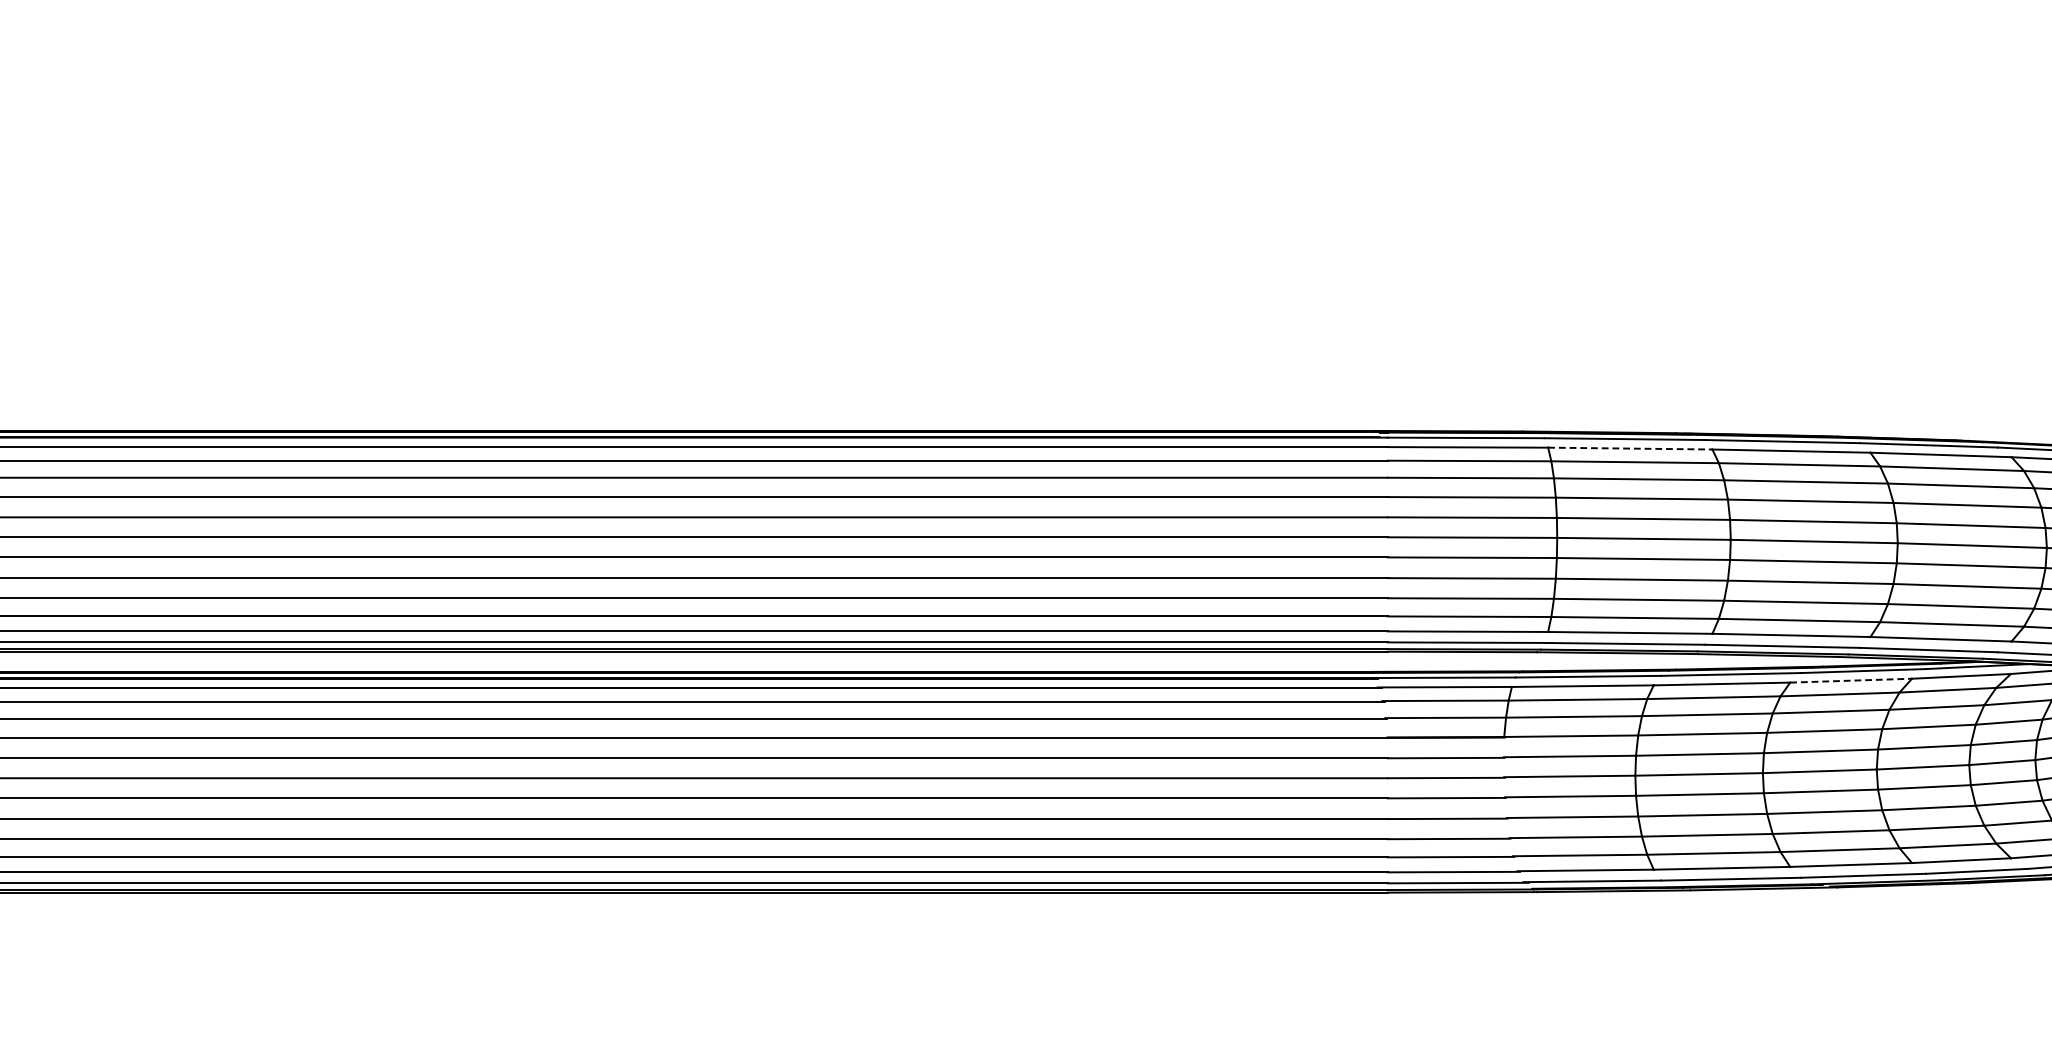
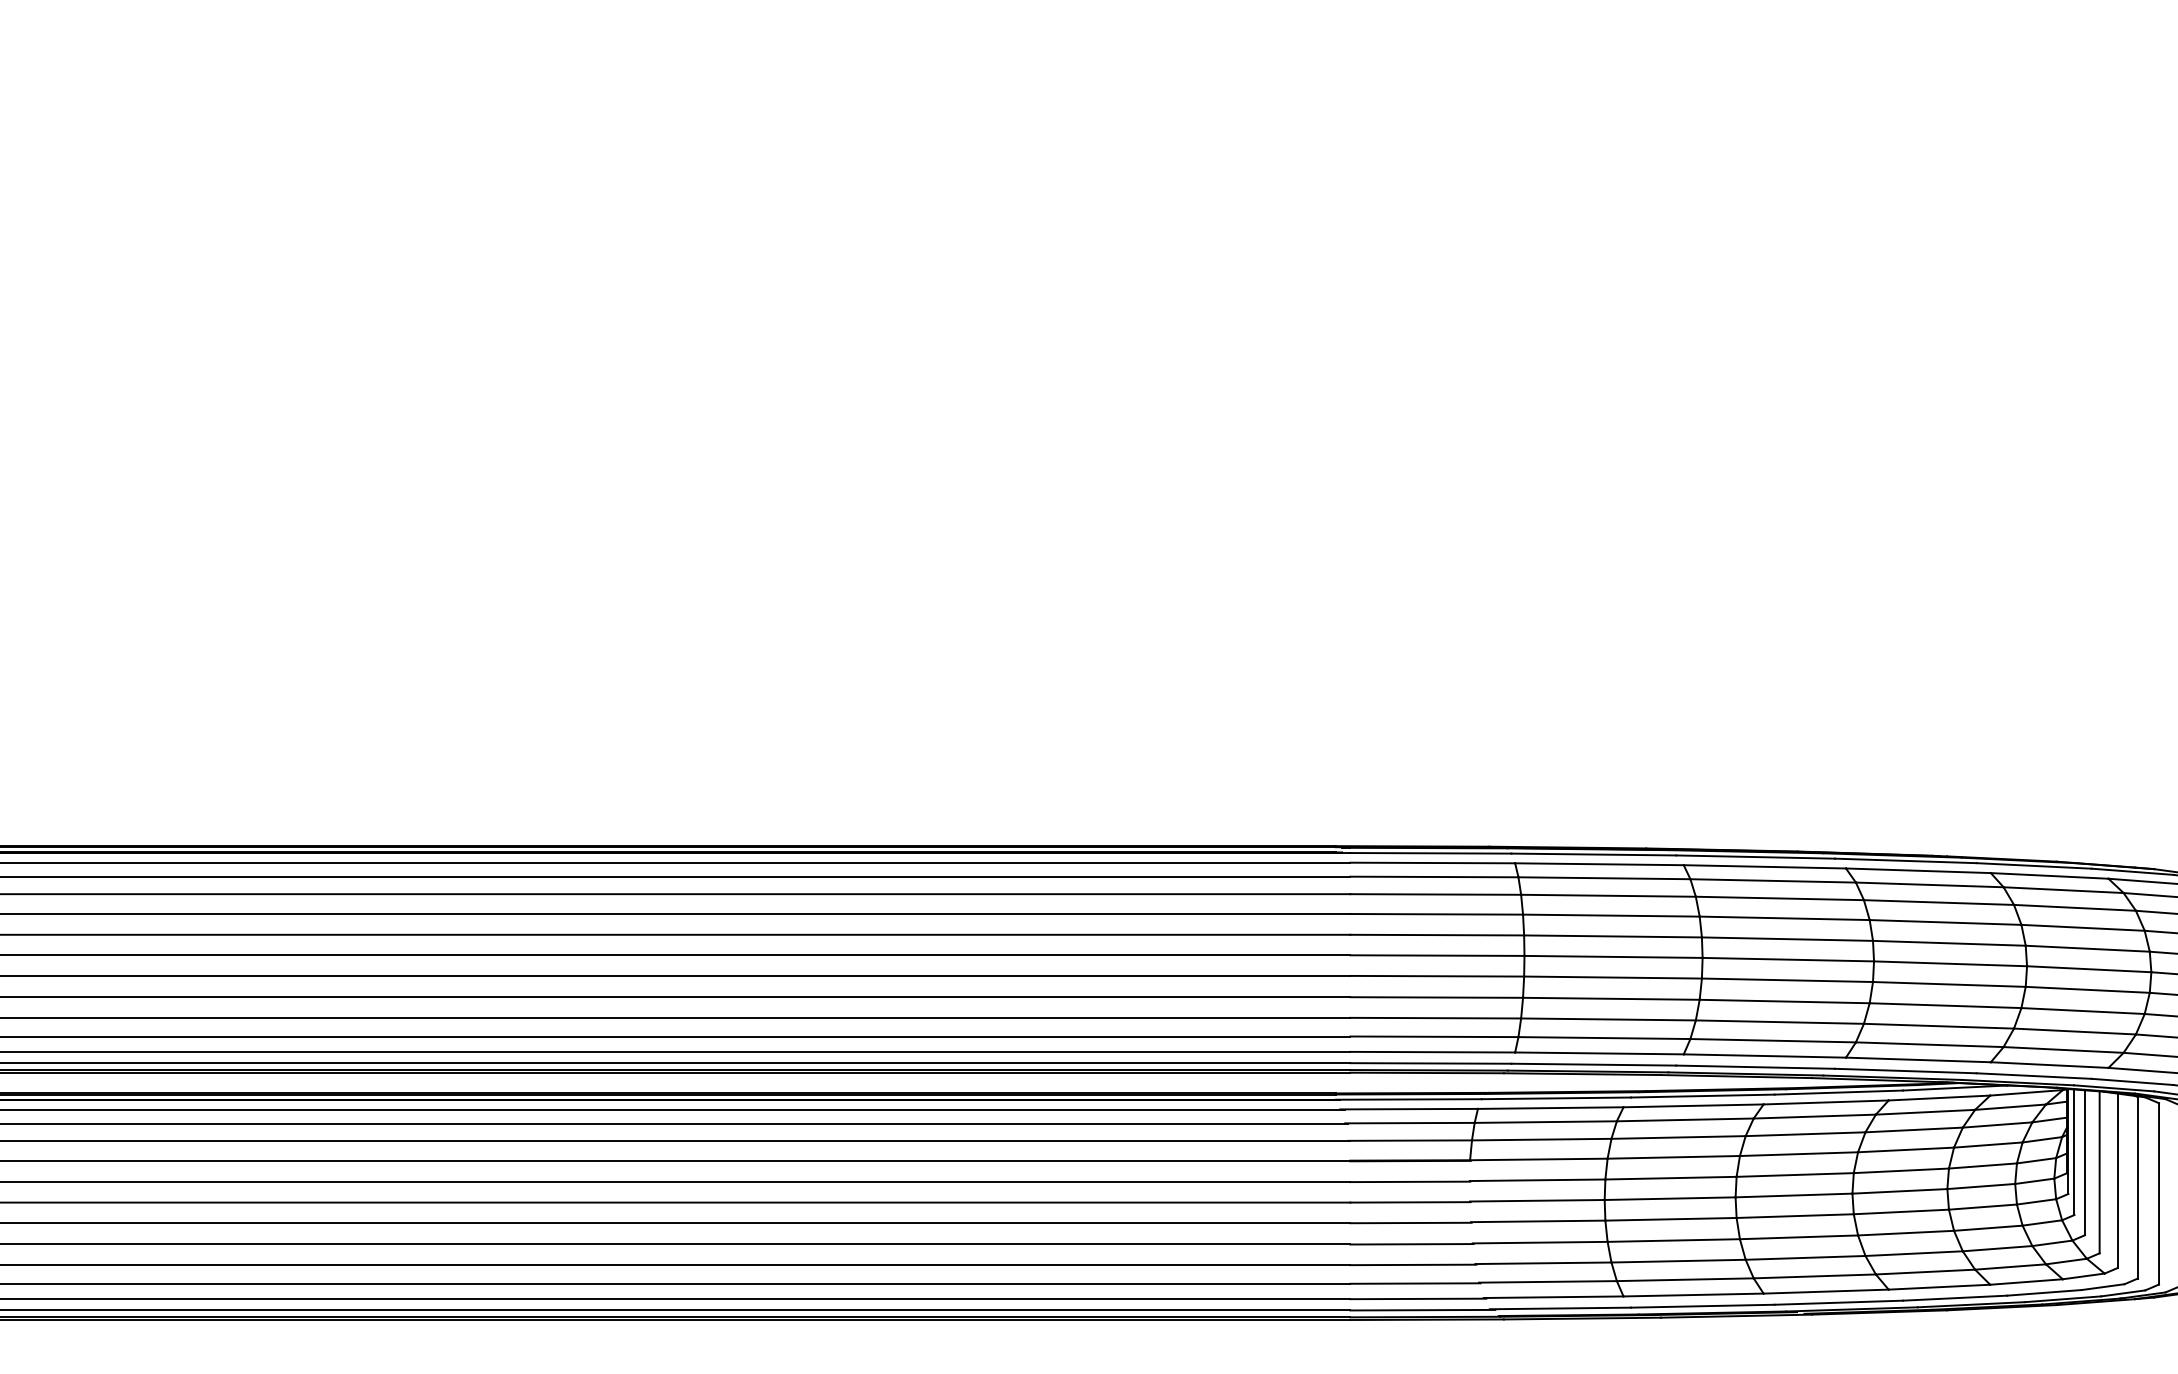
line: (1630, 448) -> (1599, 864), dashed -> solid
line: (1851, 680) -> (1826, 1102), dashed -> solid

